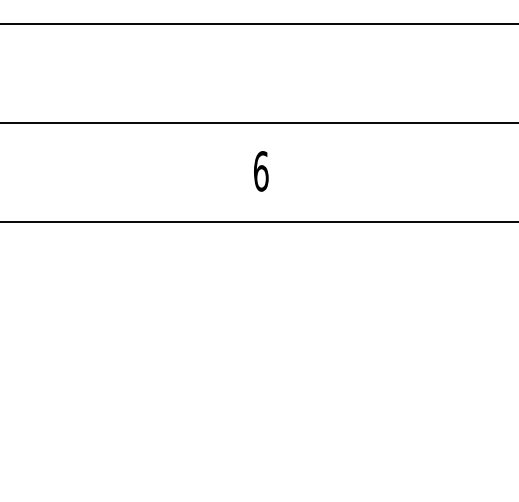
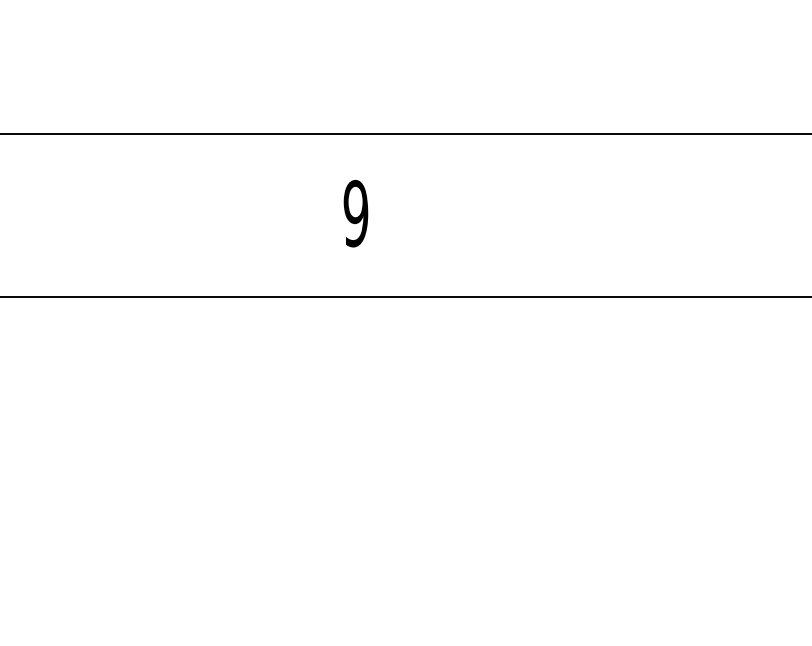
text: (260, 171) -> (354, 213), 6 -> 9

